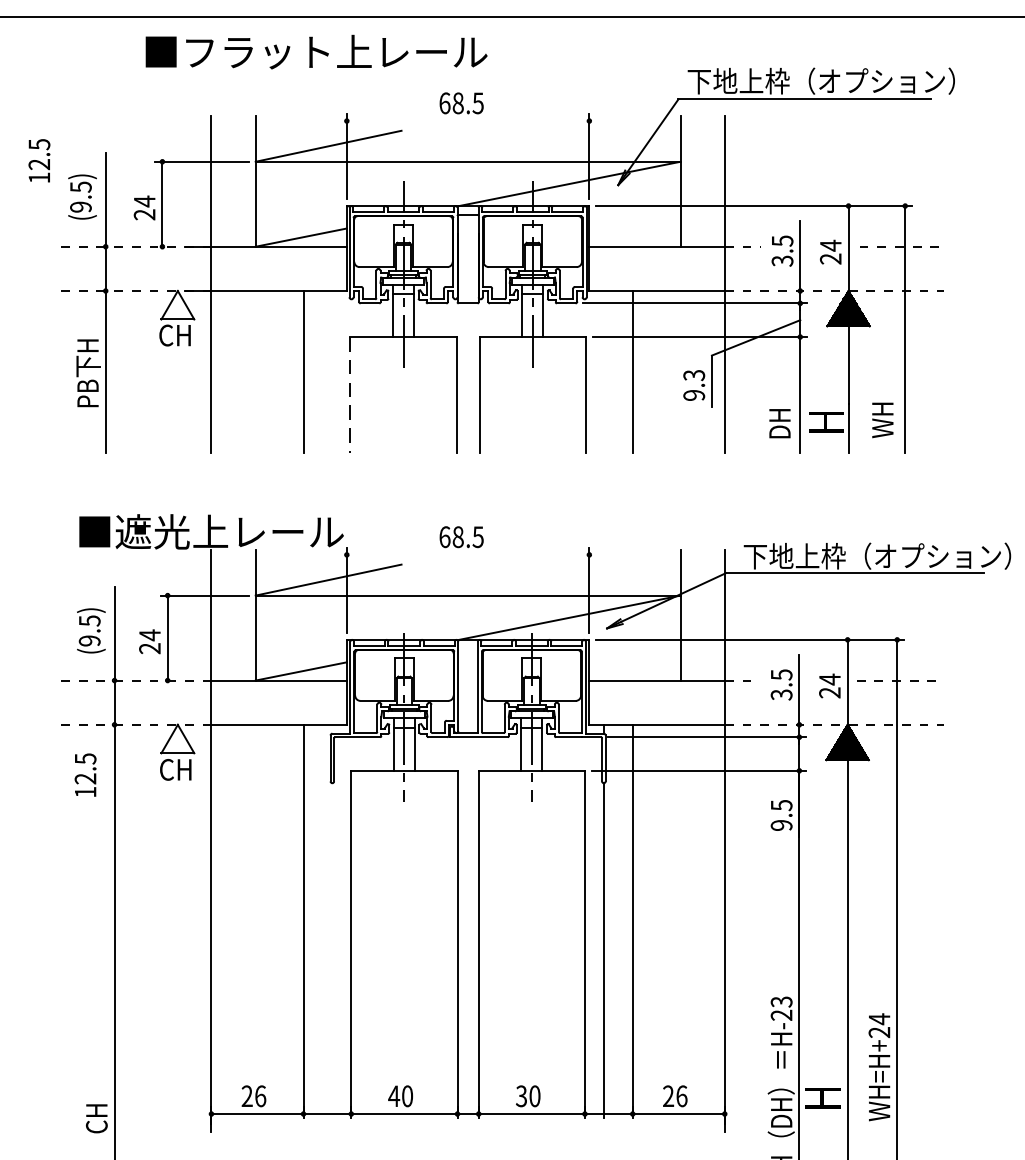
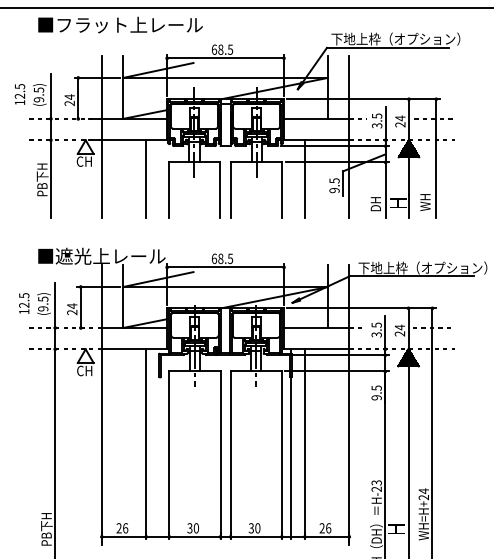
text: (316, 50) -> (120, 24), moved
line: (467, 121) -> (225, 58), added
text: (38, 160) -> (19, 94), moved
text: (691, 374) -> (333, 180), 9.3 -> 9.5
line: (349, 395) -> (168, 190), dashed -> solid
line: (467, 555) -> (225, 267), added
text: (86, 775) -> (24, 303), moved
text: (393, 1096) -> (189, 528), 40 -> 30
text: (96, 1098) -> (46, 529), CH -> PB下H

